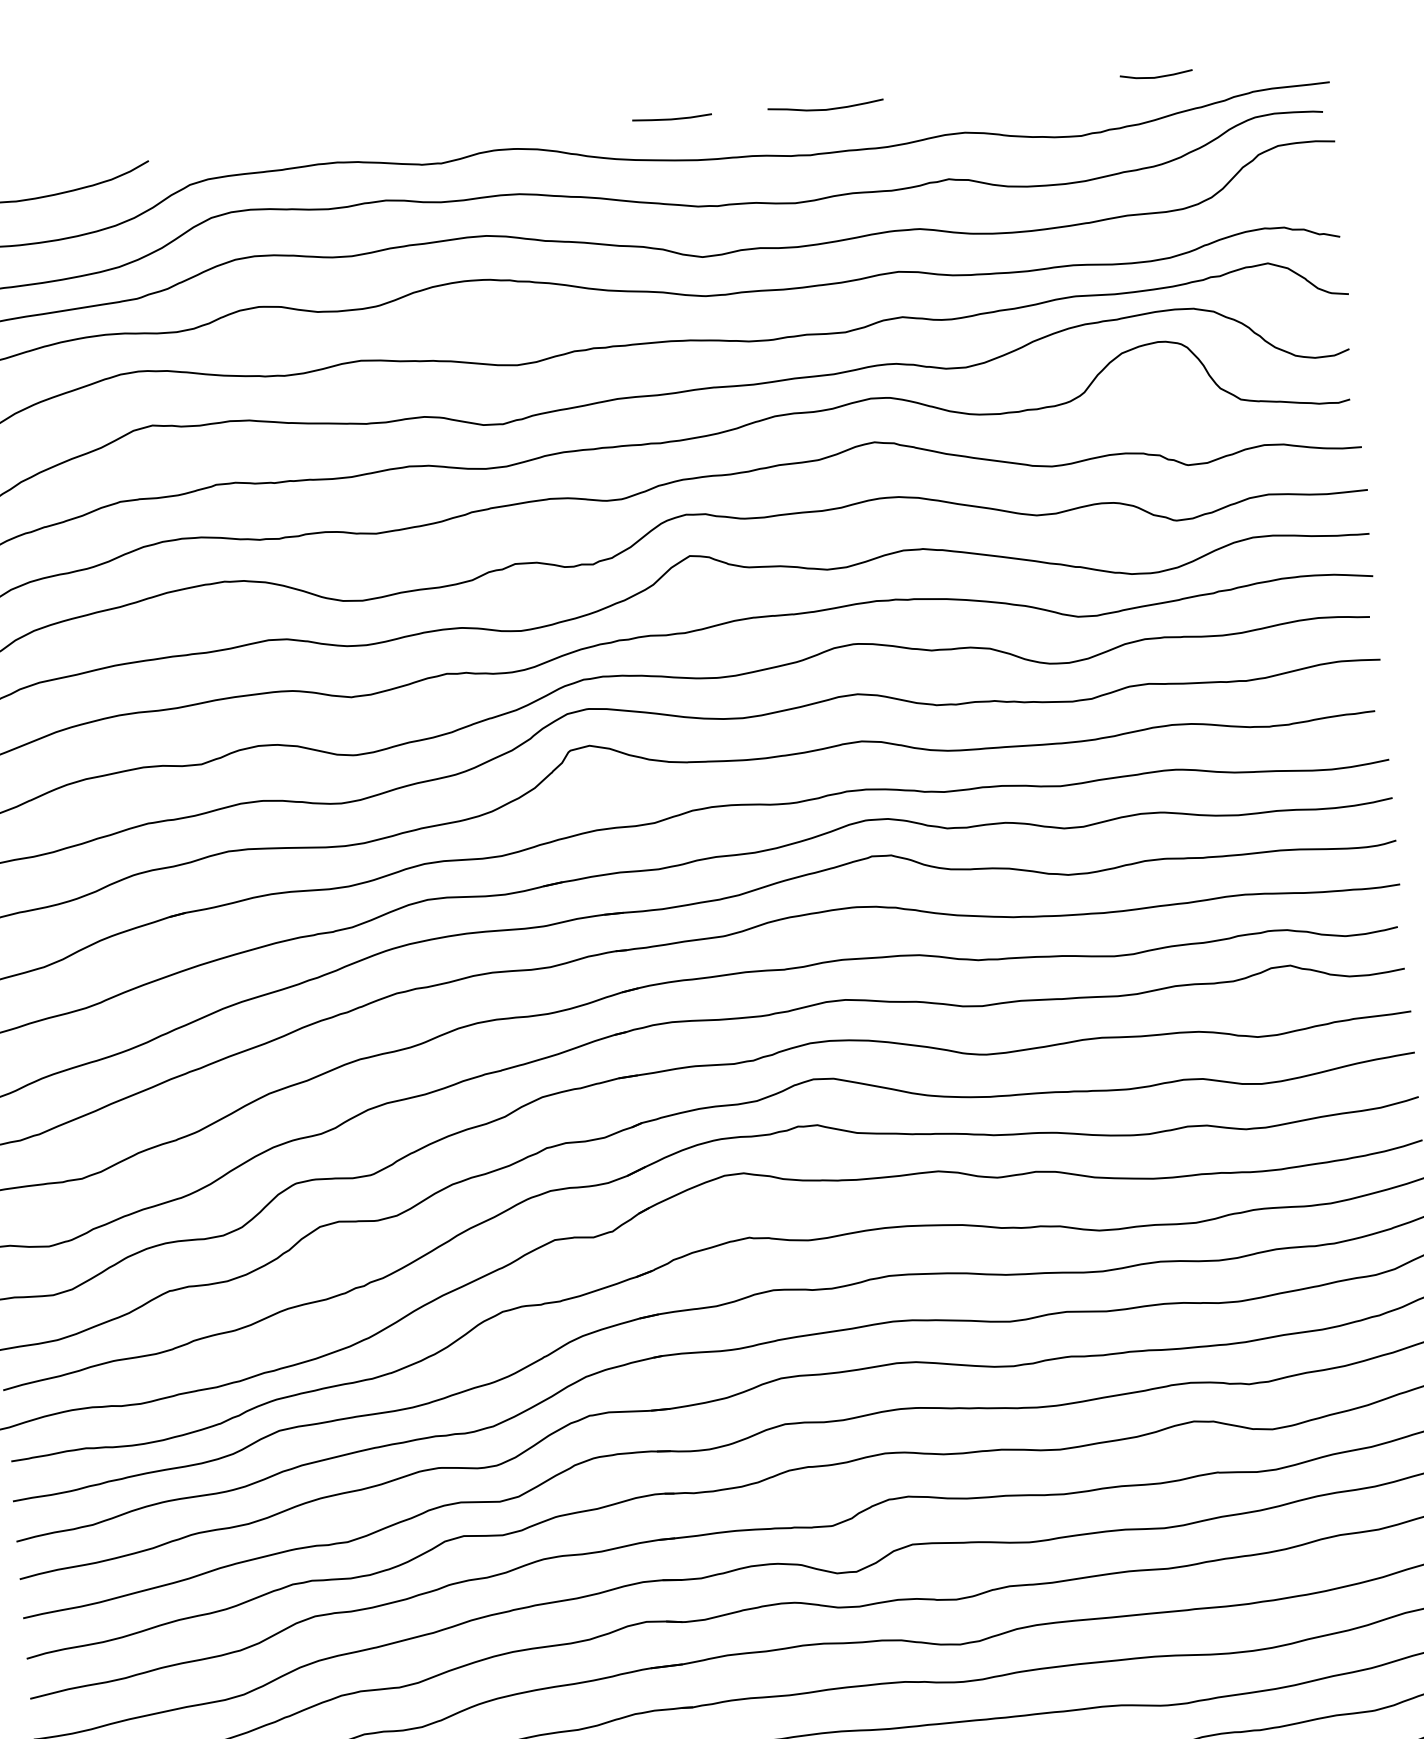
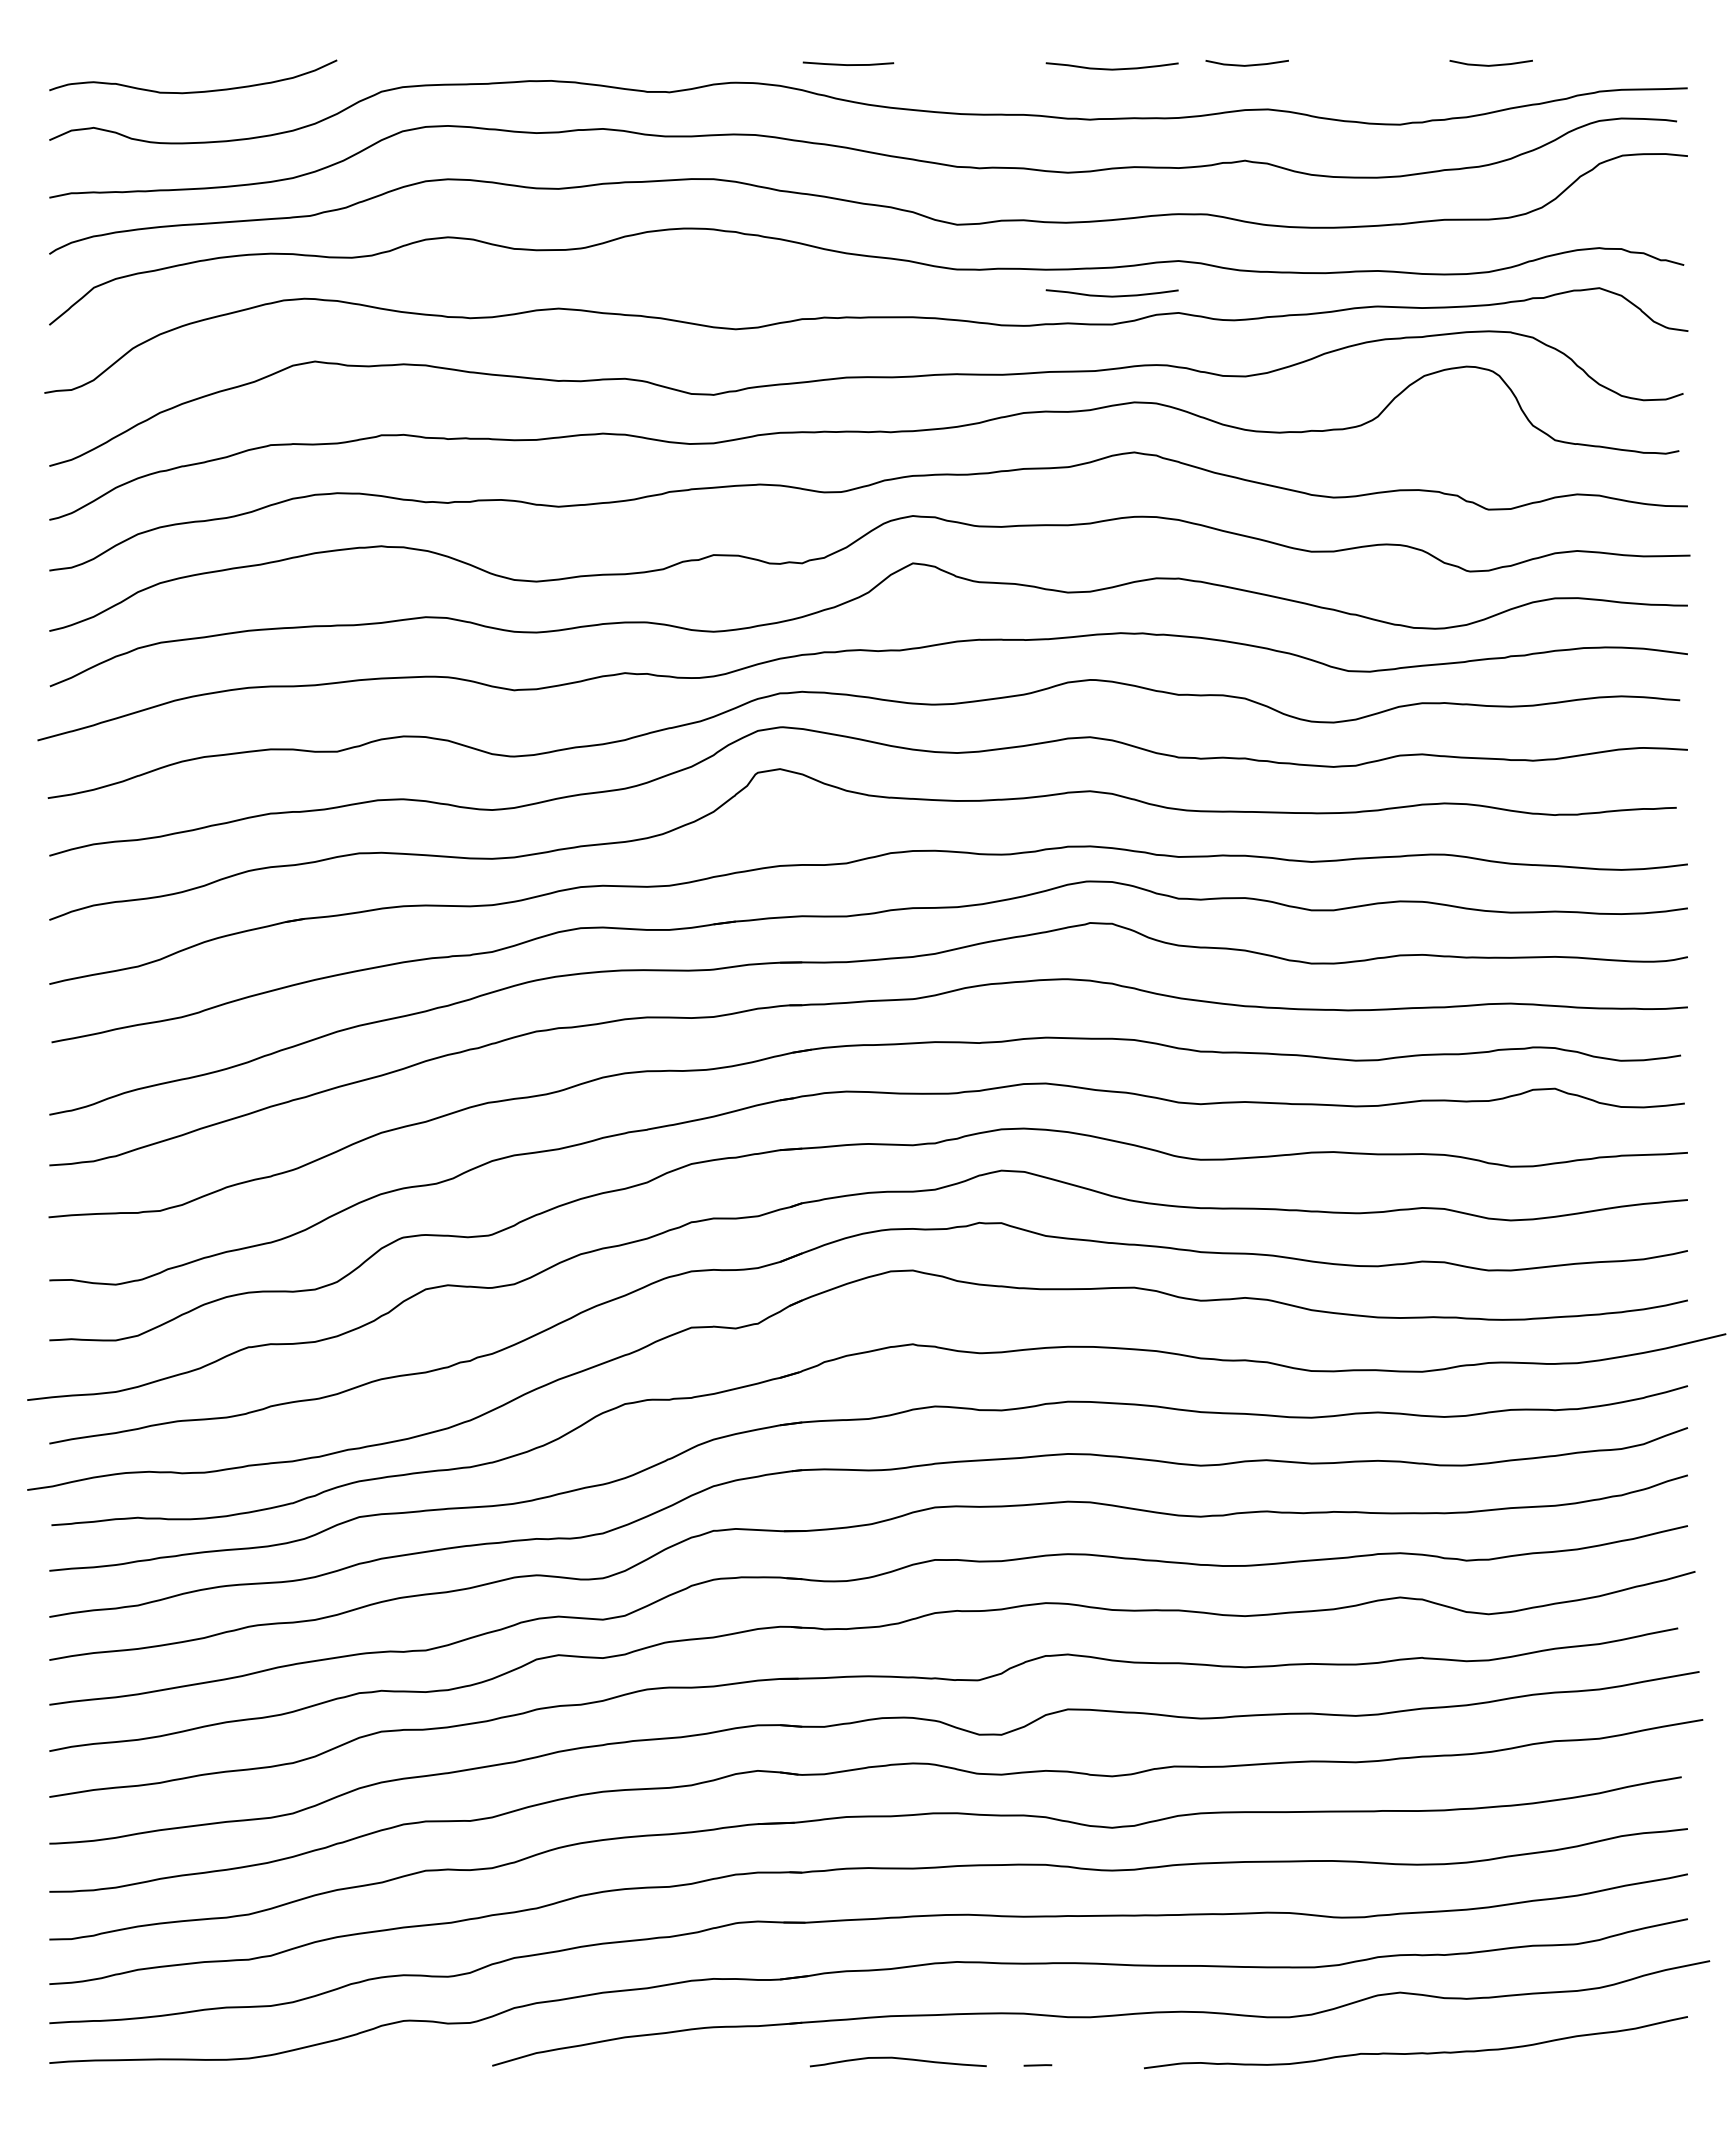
line: (942, 95) -> (1246, 64), added
line: (672, 118) -> (848, 64), moved
curve: (842, 307) -> (1111, 295), added

